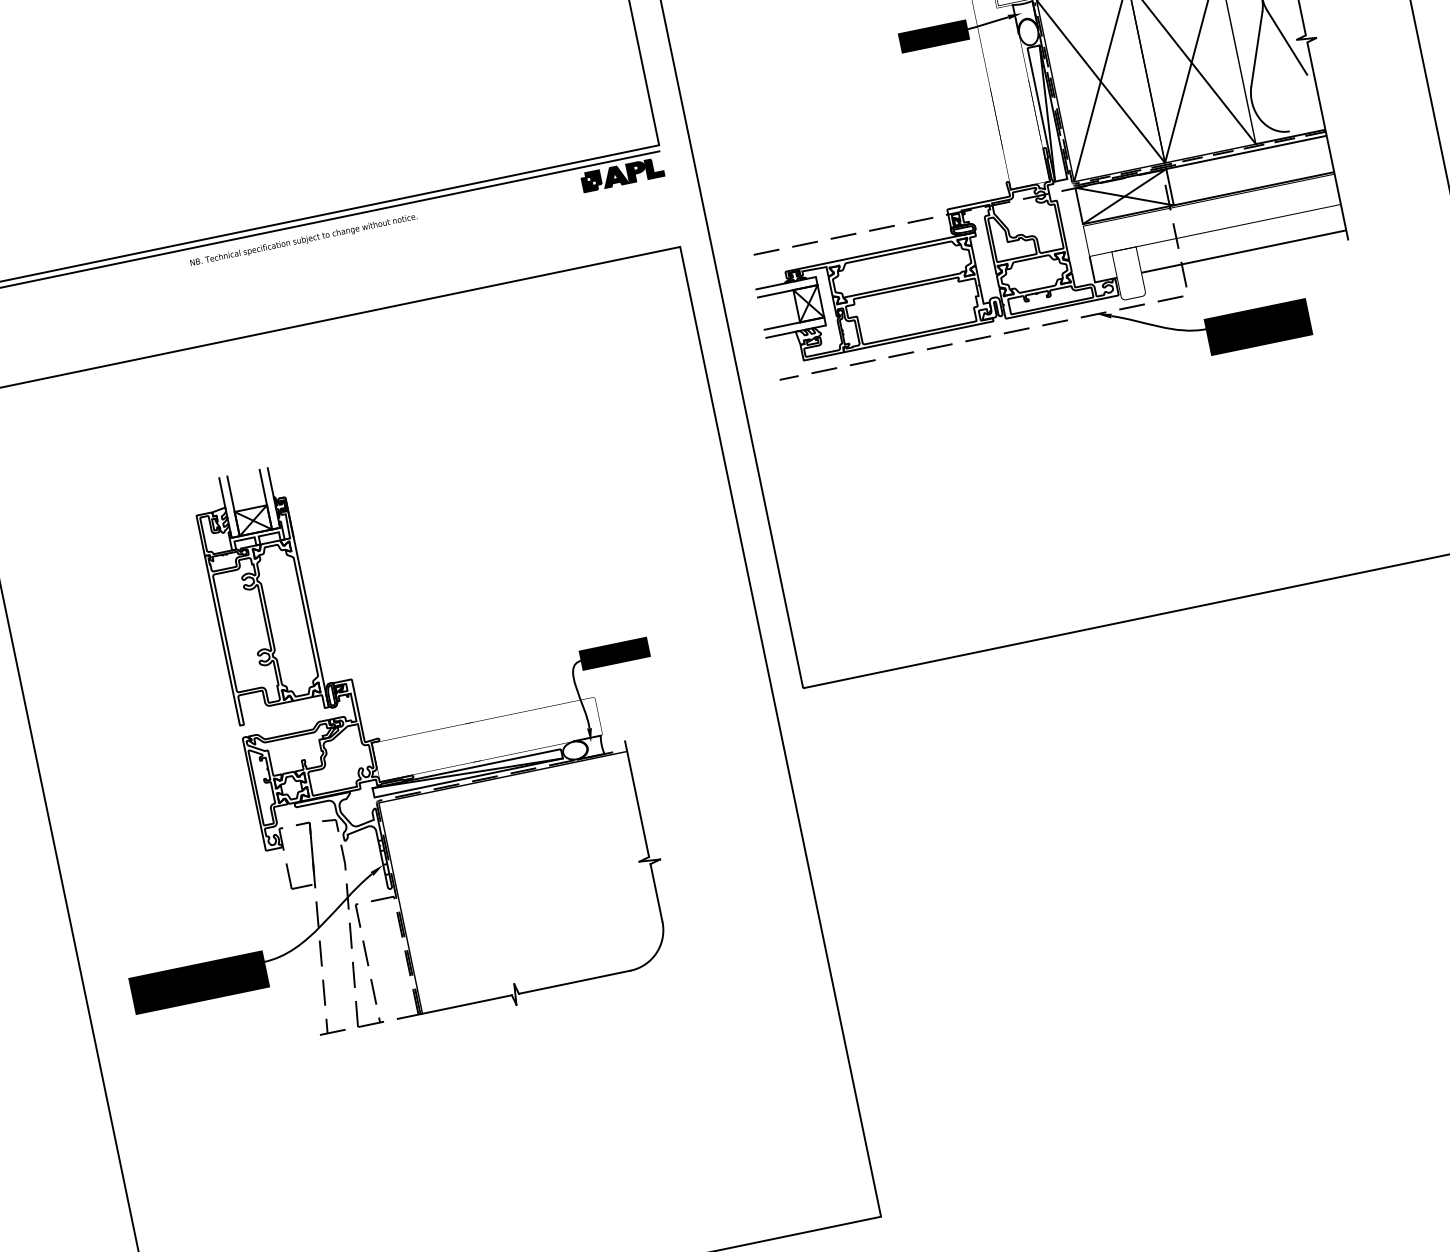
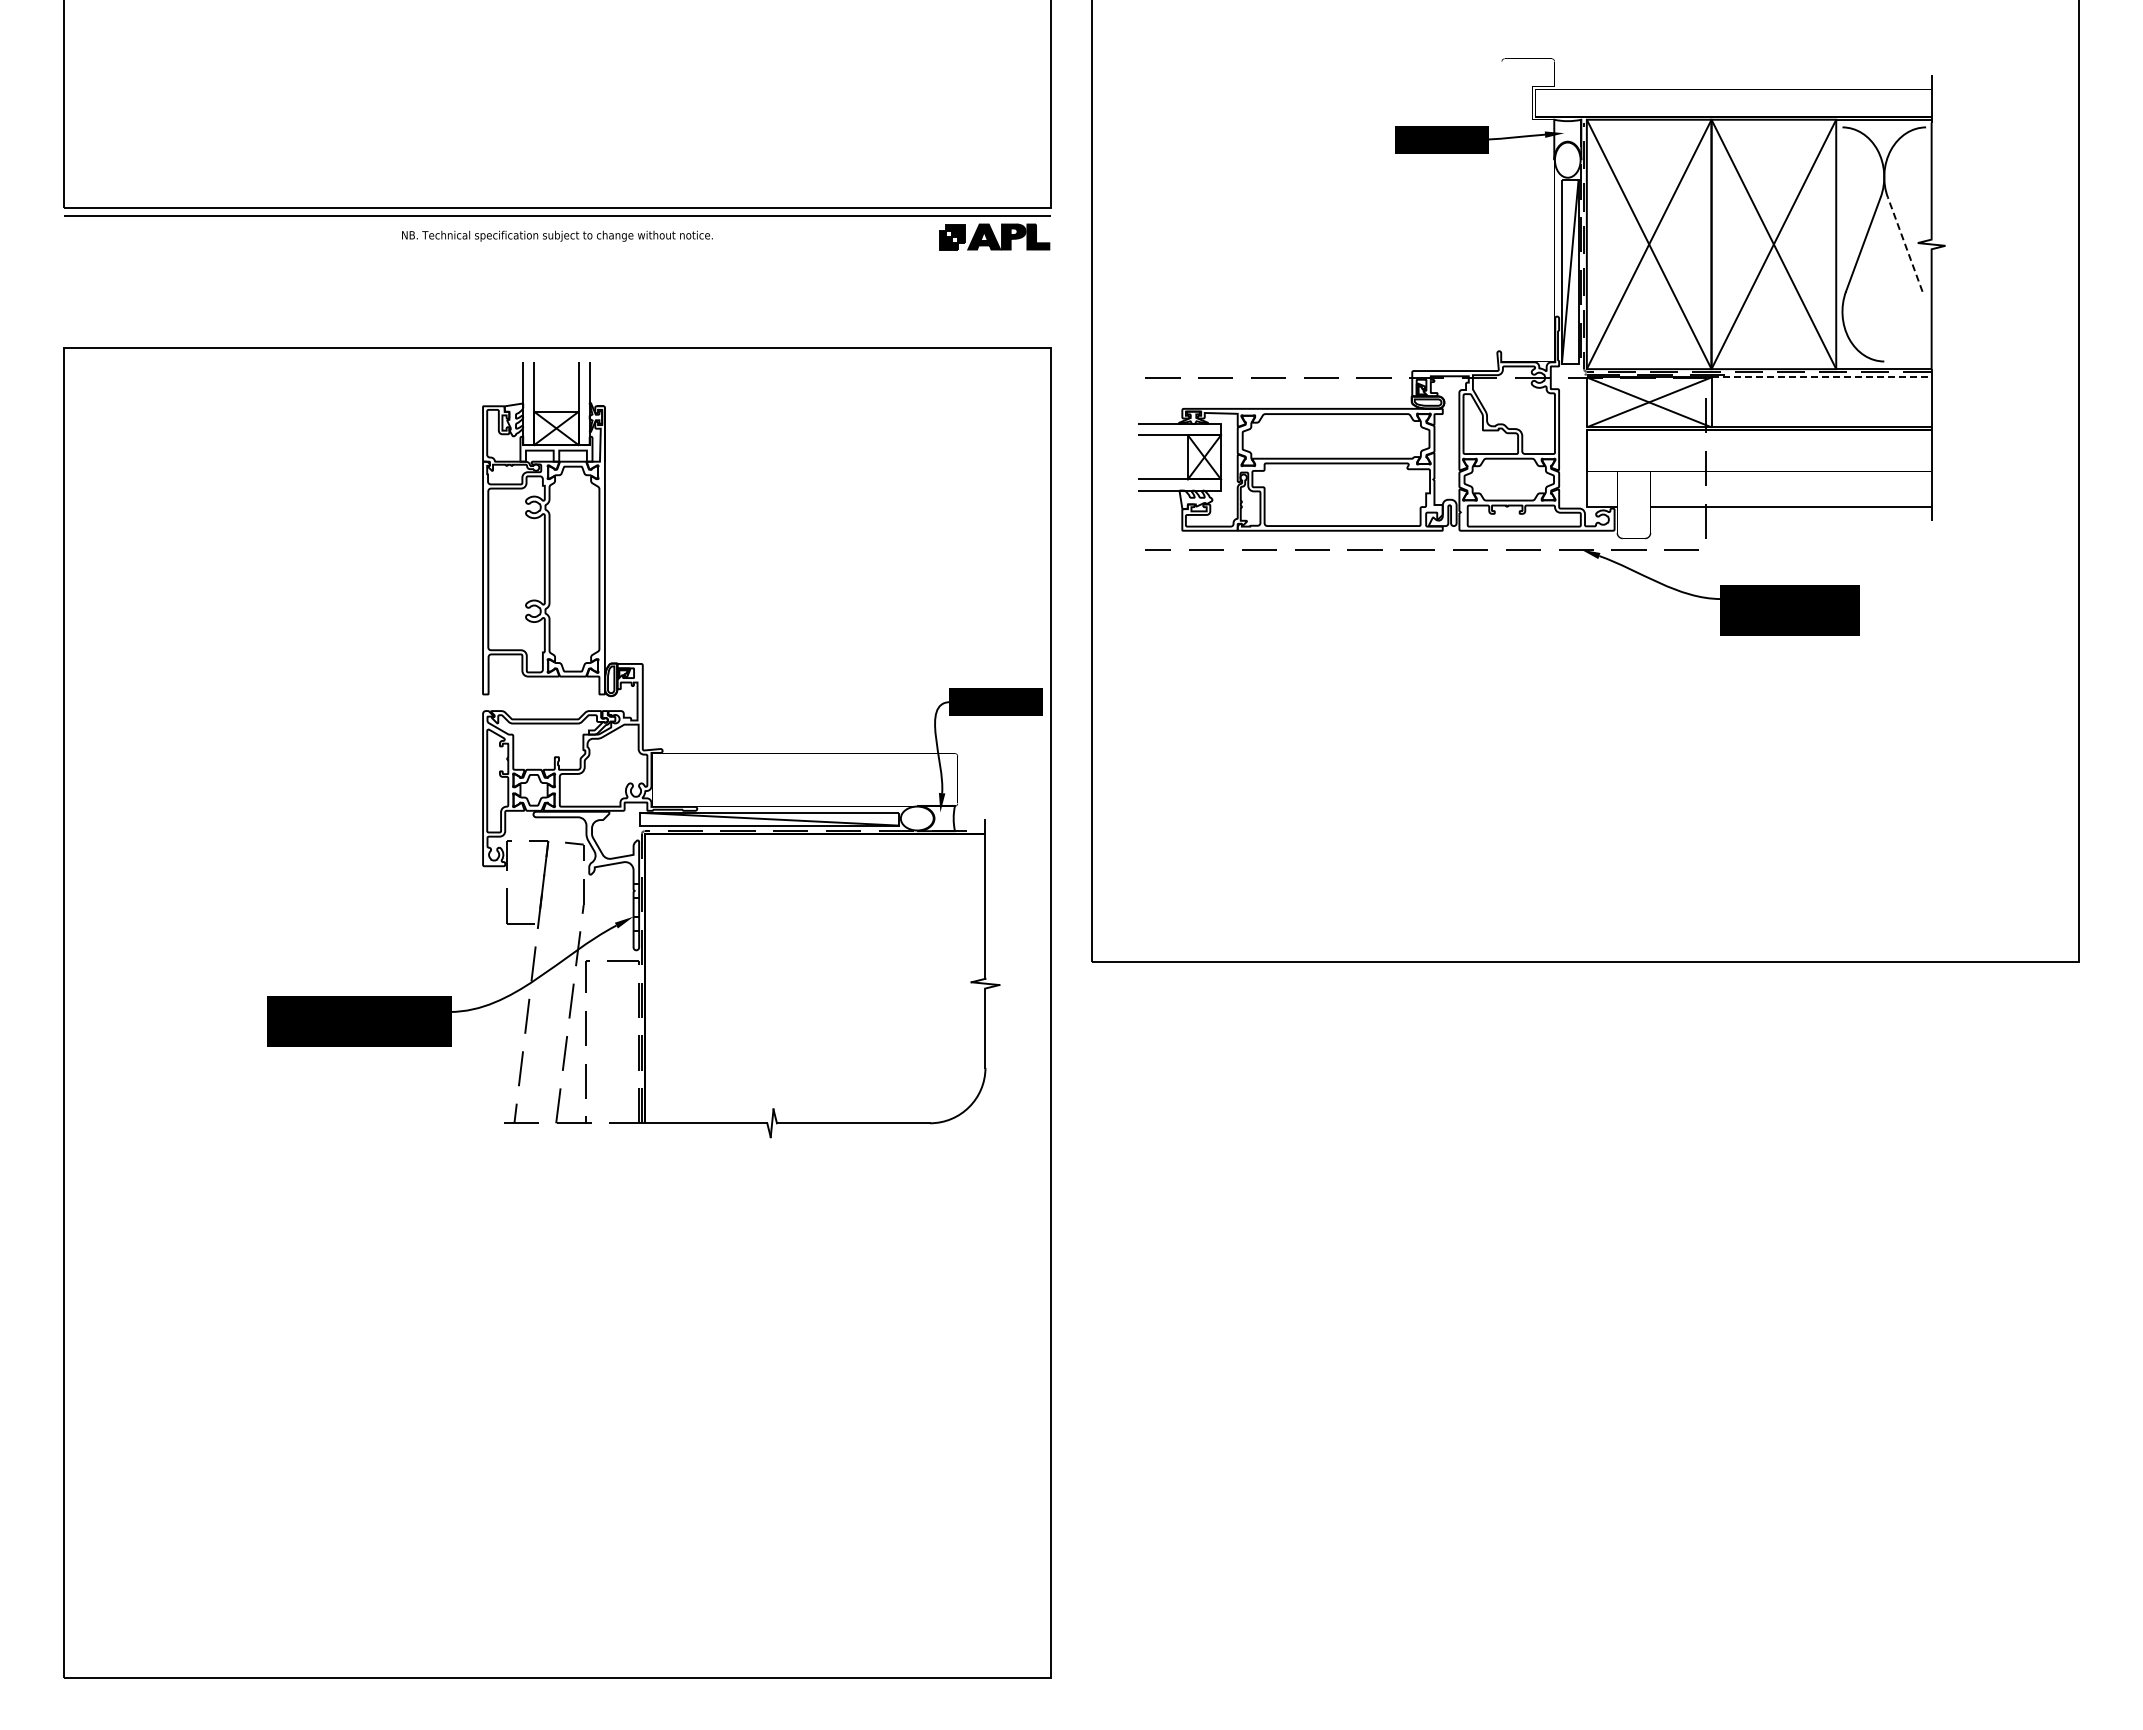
line: (1287, 42) -> (1905, 244), solid -> dashed
line: (1247, 152) -> (1822, 377), solid -> dashed
part: (373, 740) -> (654, 750), moved

